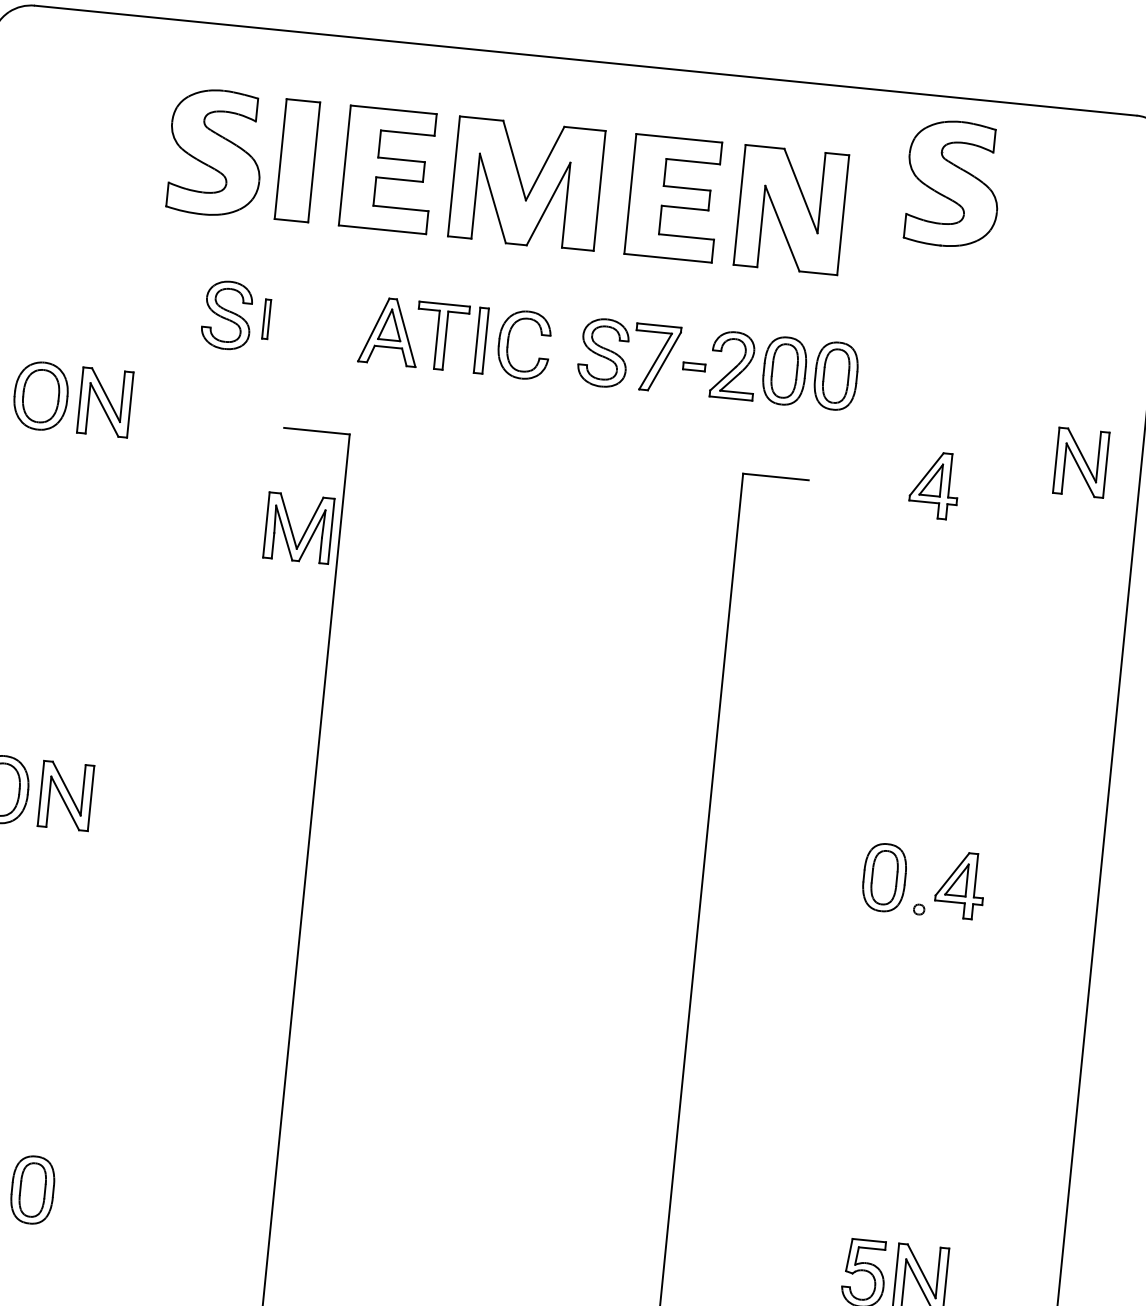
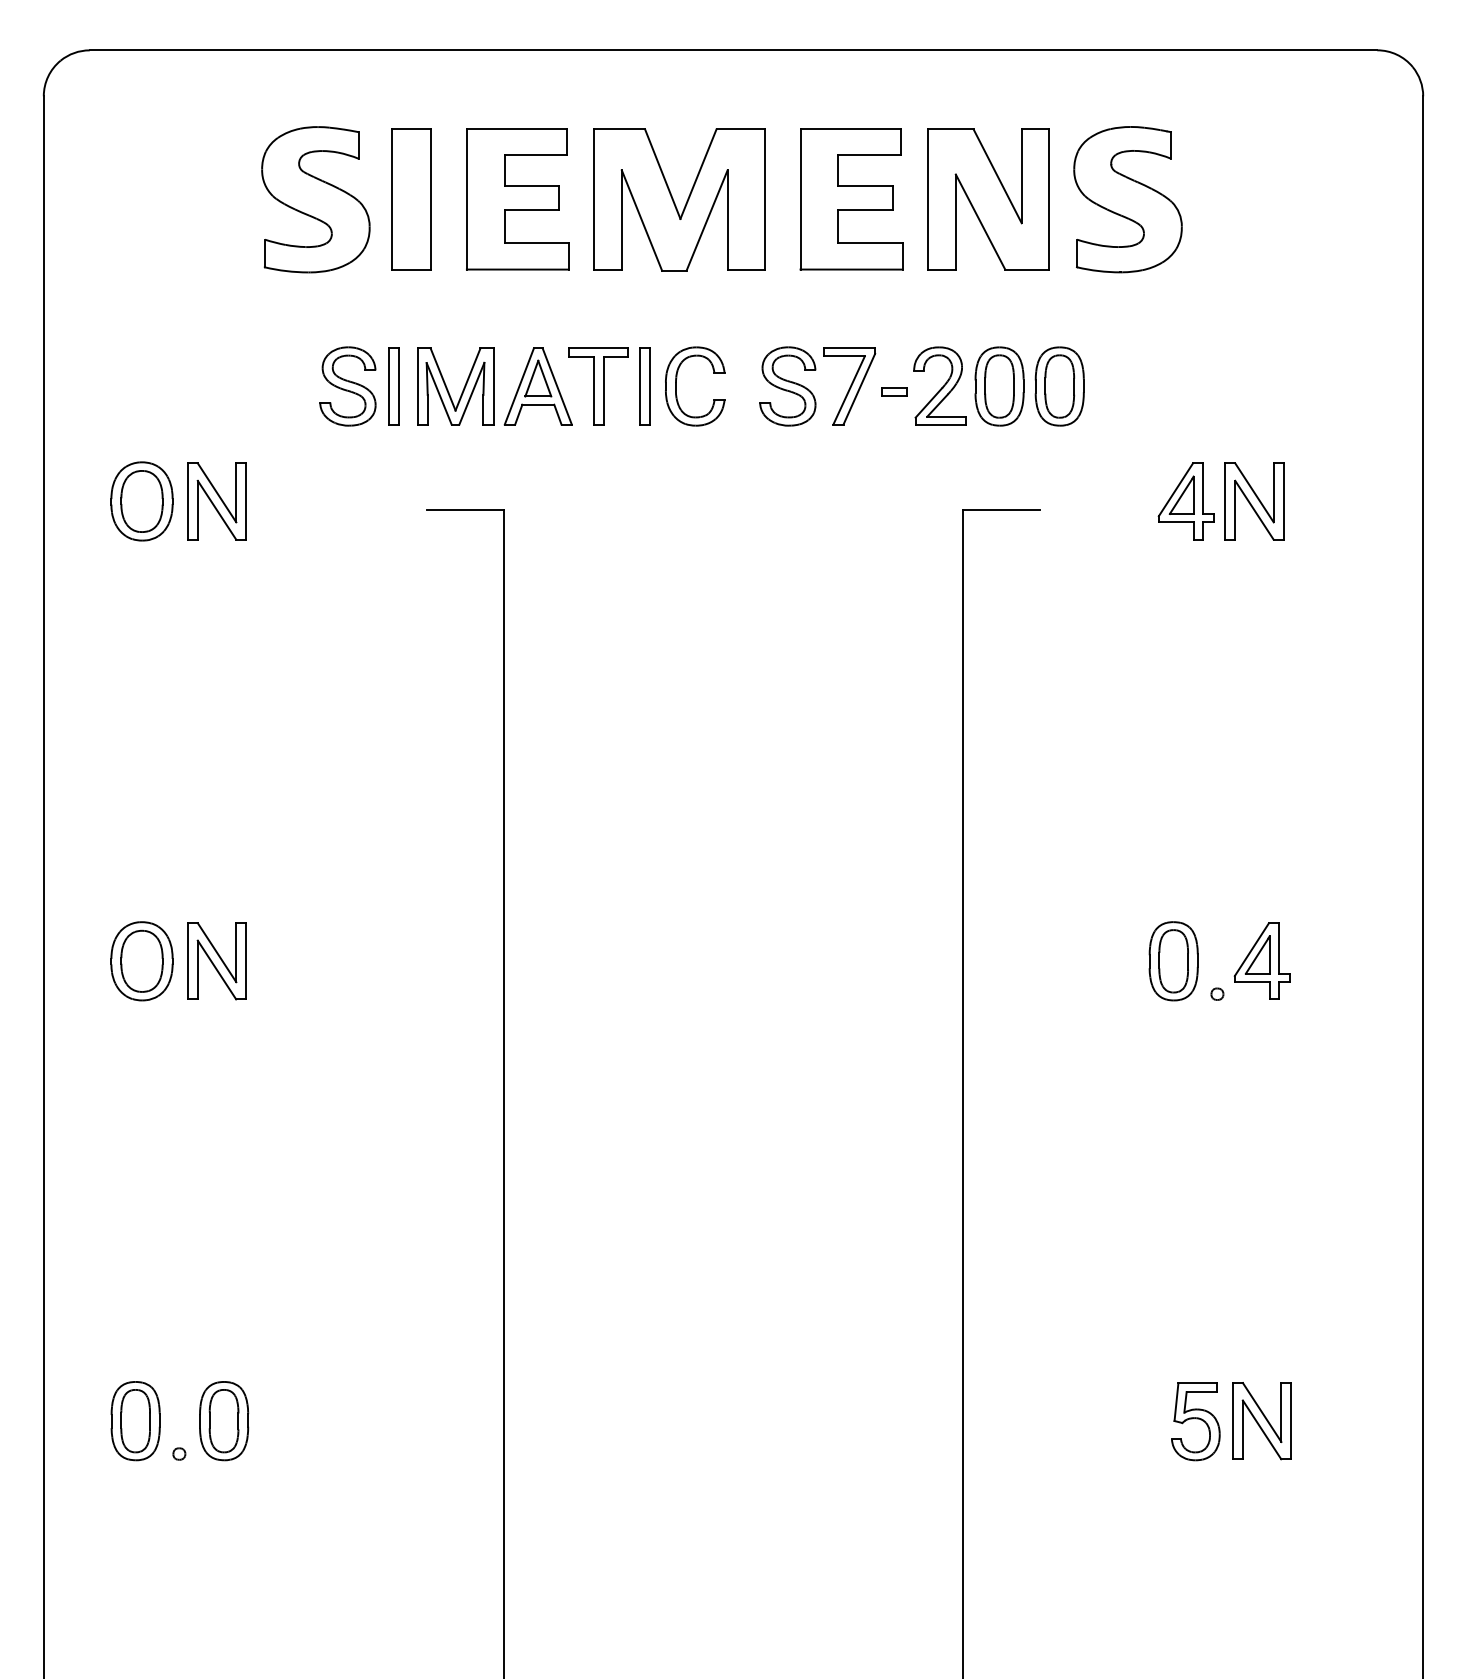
part: (952, 183) -> (1127, 199), moved
part: (266, 319) -> (393, 386), size x1.67
part: (1081, 462) -> (1254, 501), moved
part: (292, 530) -> (448, 389), moved

